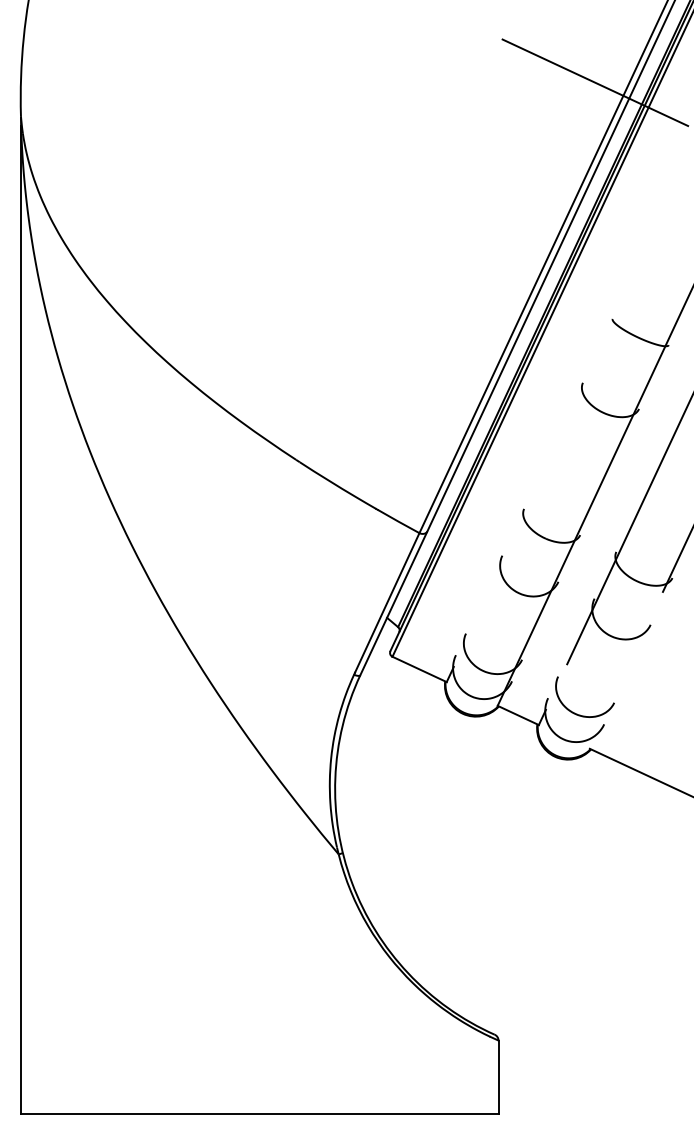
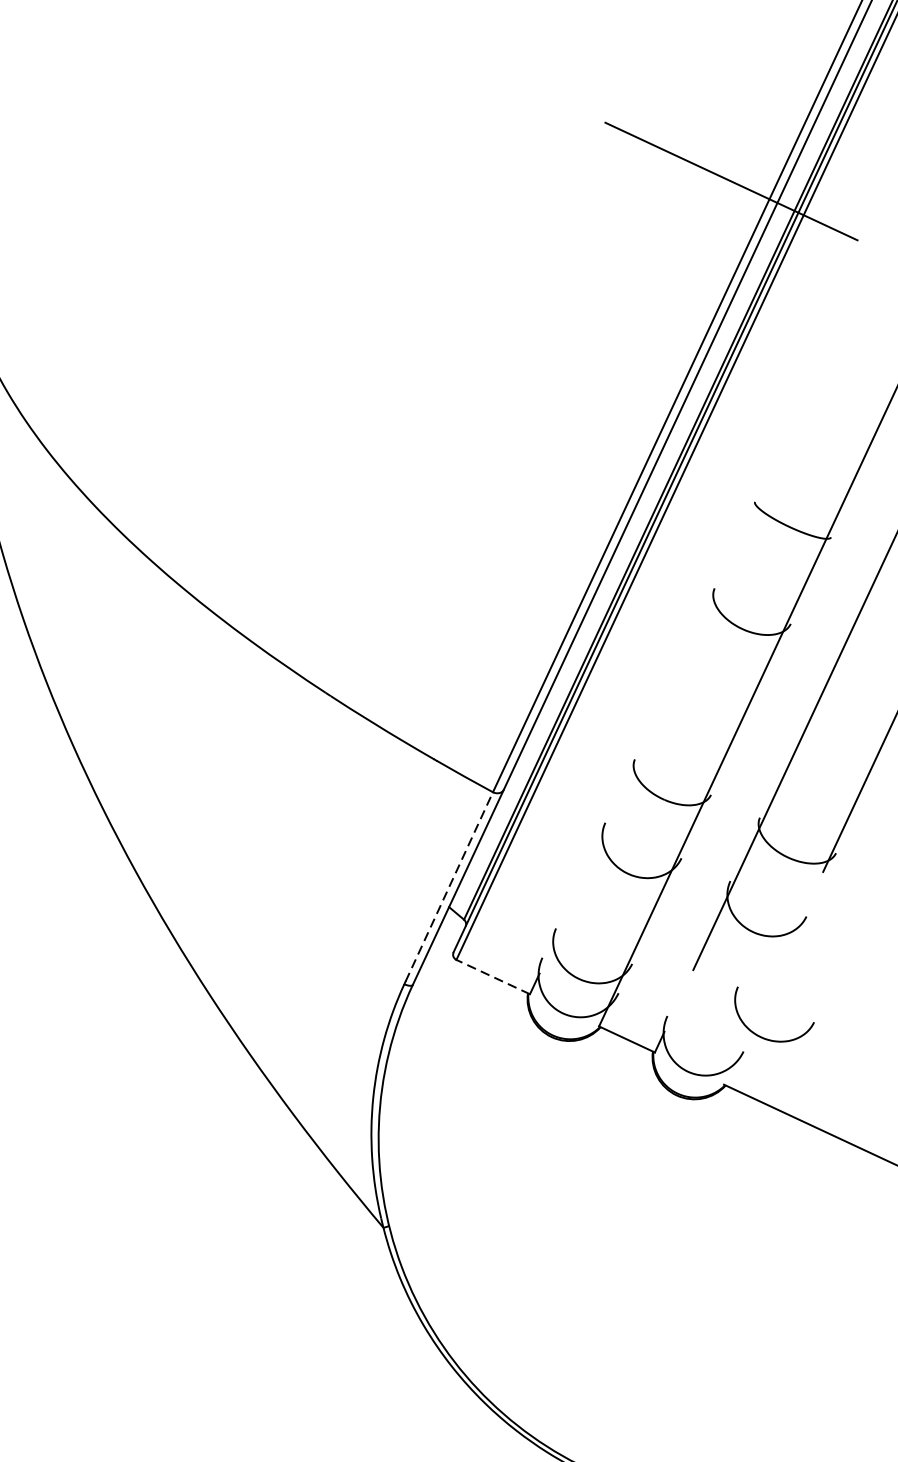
line: (387, 602) -> (449, 886), solid -> dashed
line: (419, 669) -> (493, 977), solid -> dashed
curve: (577, 713) -> (764, 1036), moved

